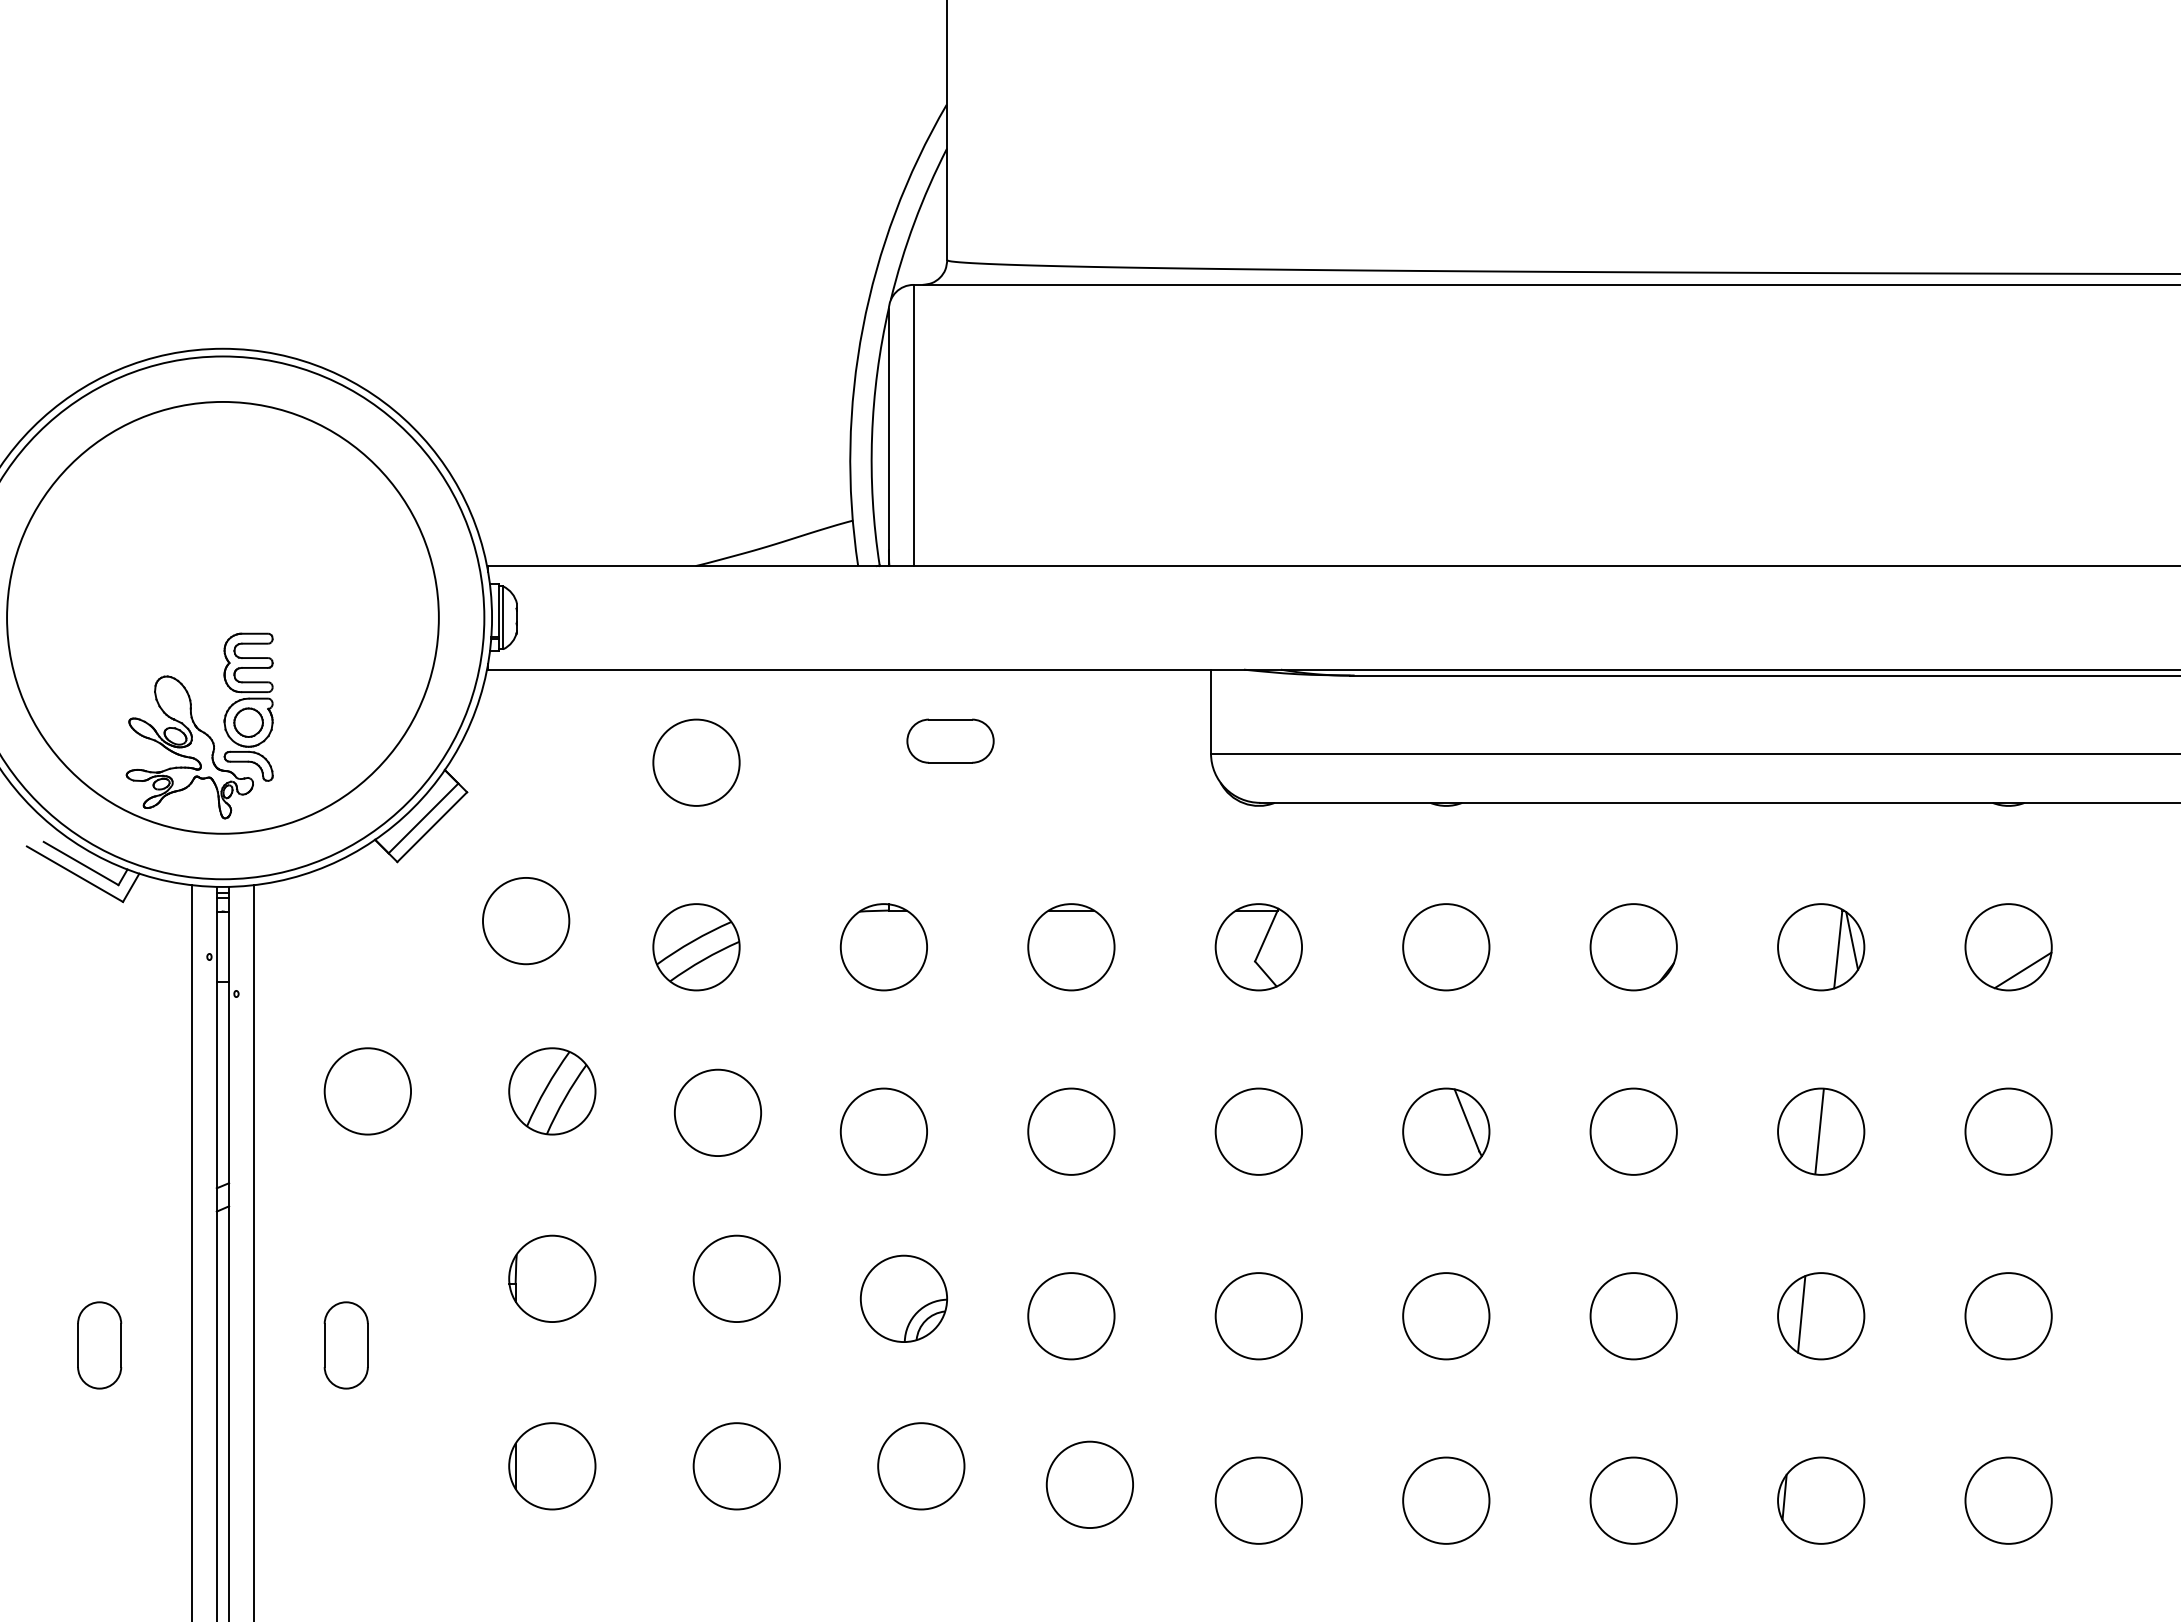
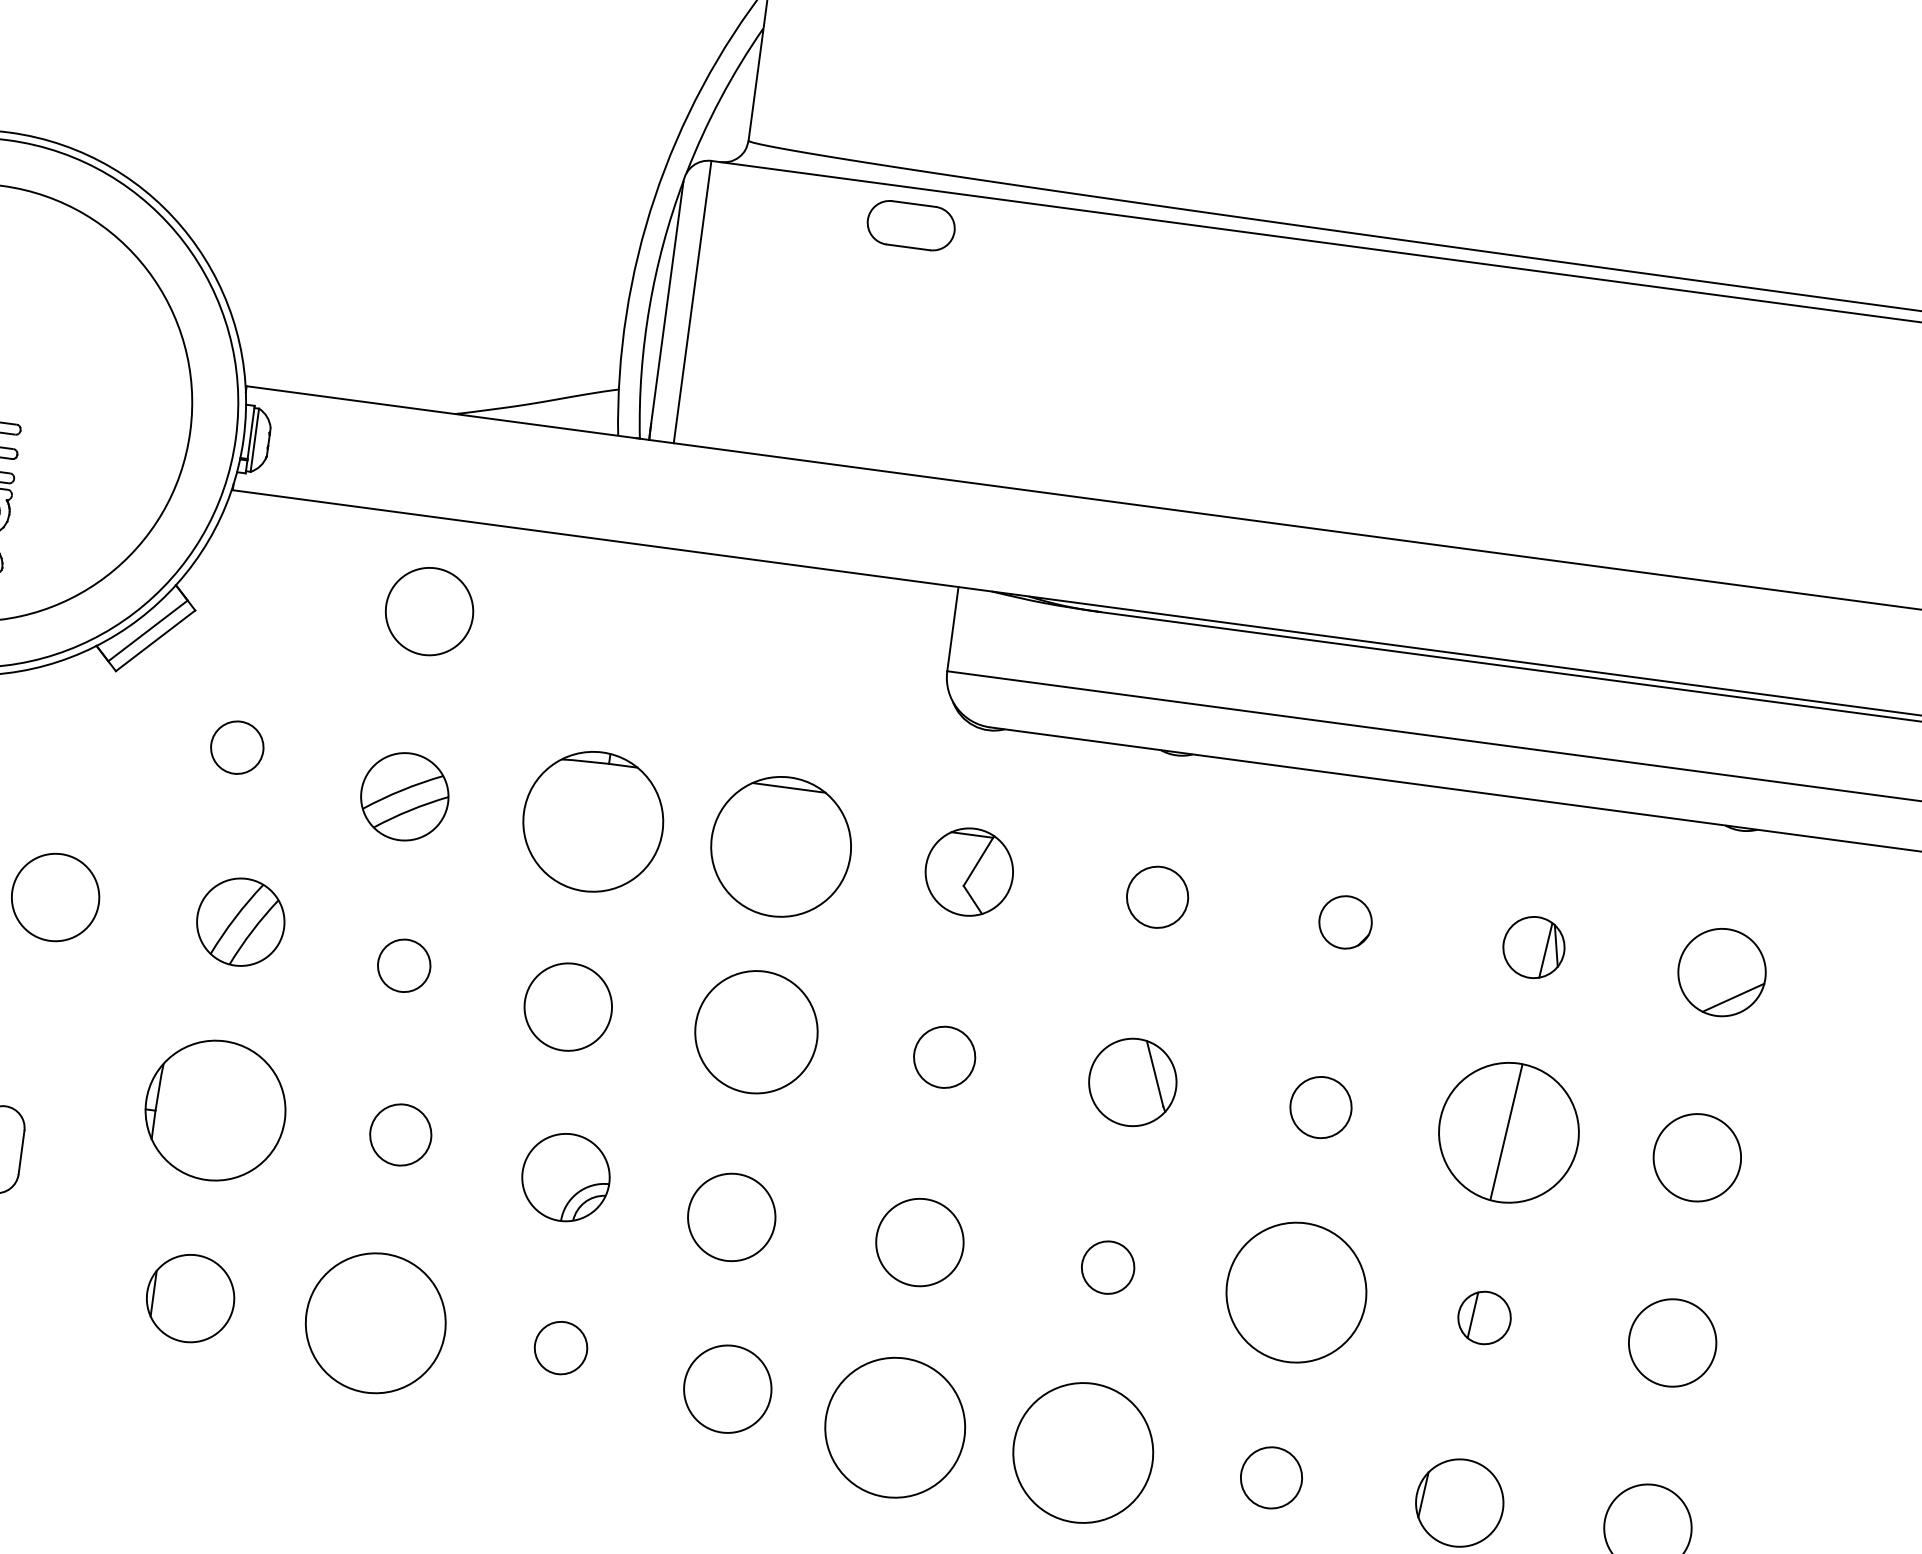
part: (950, 740) -> (911, 225), moved
circle: (526, 920) -> (237, 747), size x0.6
part: (883, 947) -> (592, 822), size x1.6
part: (1071, 947) -> (781, 847), size x1.6
circle: (1446, 947) -> (1157, 897), size x0.7
circle: (1633, 947) -> (1345, 922), size x0.6
part: (1821, 947) -> (1534, 947), size x0.7
circle: (717, 1112) -> (403, 965), size x0.6
circle: (1071, 1131) -> (756, 1032), size x1.4
circle: (1258, 1131) -> (944, 1057), size x0.7
circle: (1633, 1131) -> (1320, 1107), size x0.7
part: (1821, 1131) -> (1509, 1132), size x1.6
part: (552, 1278) -> (215, 1110), size x1.6
circle: (736, 1278) -> (400, 1134), size x0.7
circle: (1446, 1316) -> (1108, 1267), size x0.6
circle: (1633, 1316) -> (1296, 1293), size x1.6
part: (1821, 1316) -> (1484, 1318), size x0.6
circle: (736, 1466) -> (375, 1323), size x1.6
circle: (921, 1466) -> (561, 1348), size x0.6
circle: (1258, 1500) -> (894, 1427), size x1.6
circle: (1446, 1500) -> (1083, 1452), size x1.6
circle: (1633, 1500) -> (1271, 1477), size x0.7

